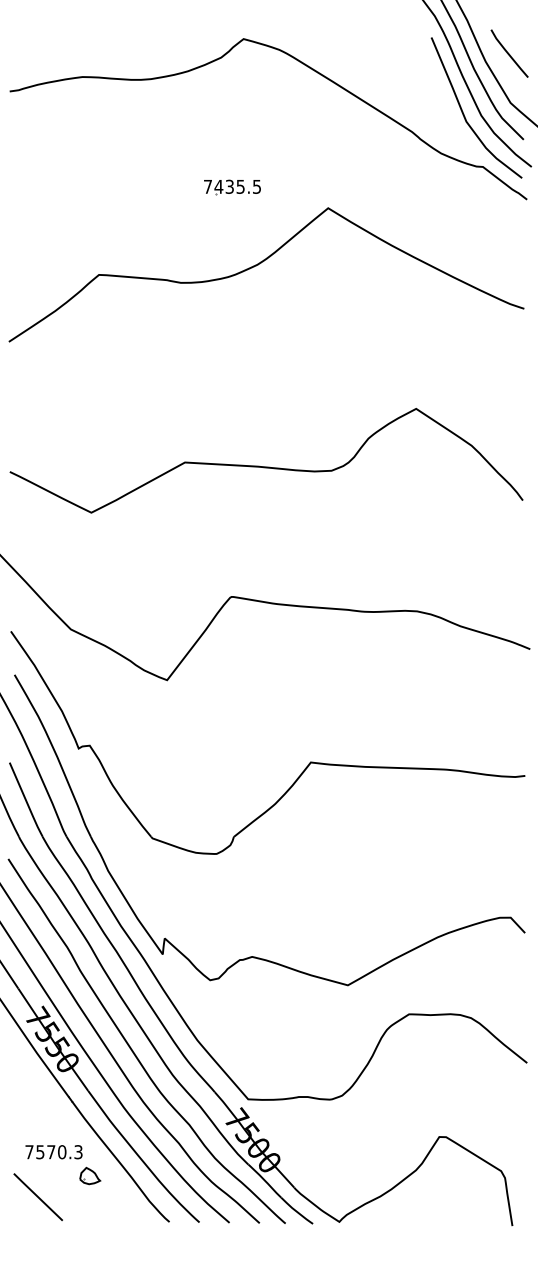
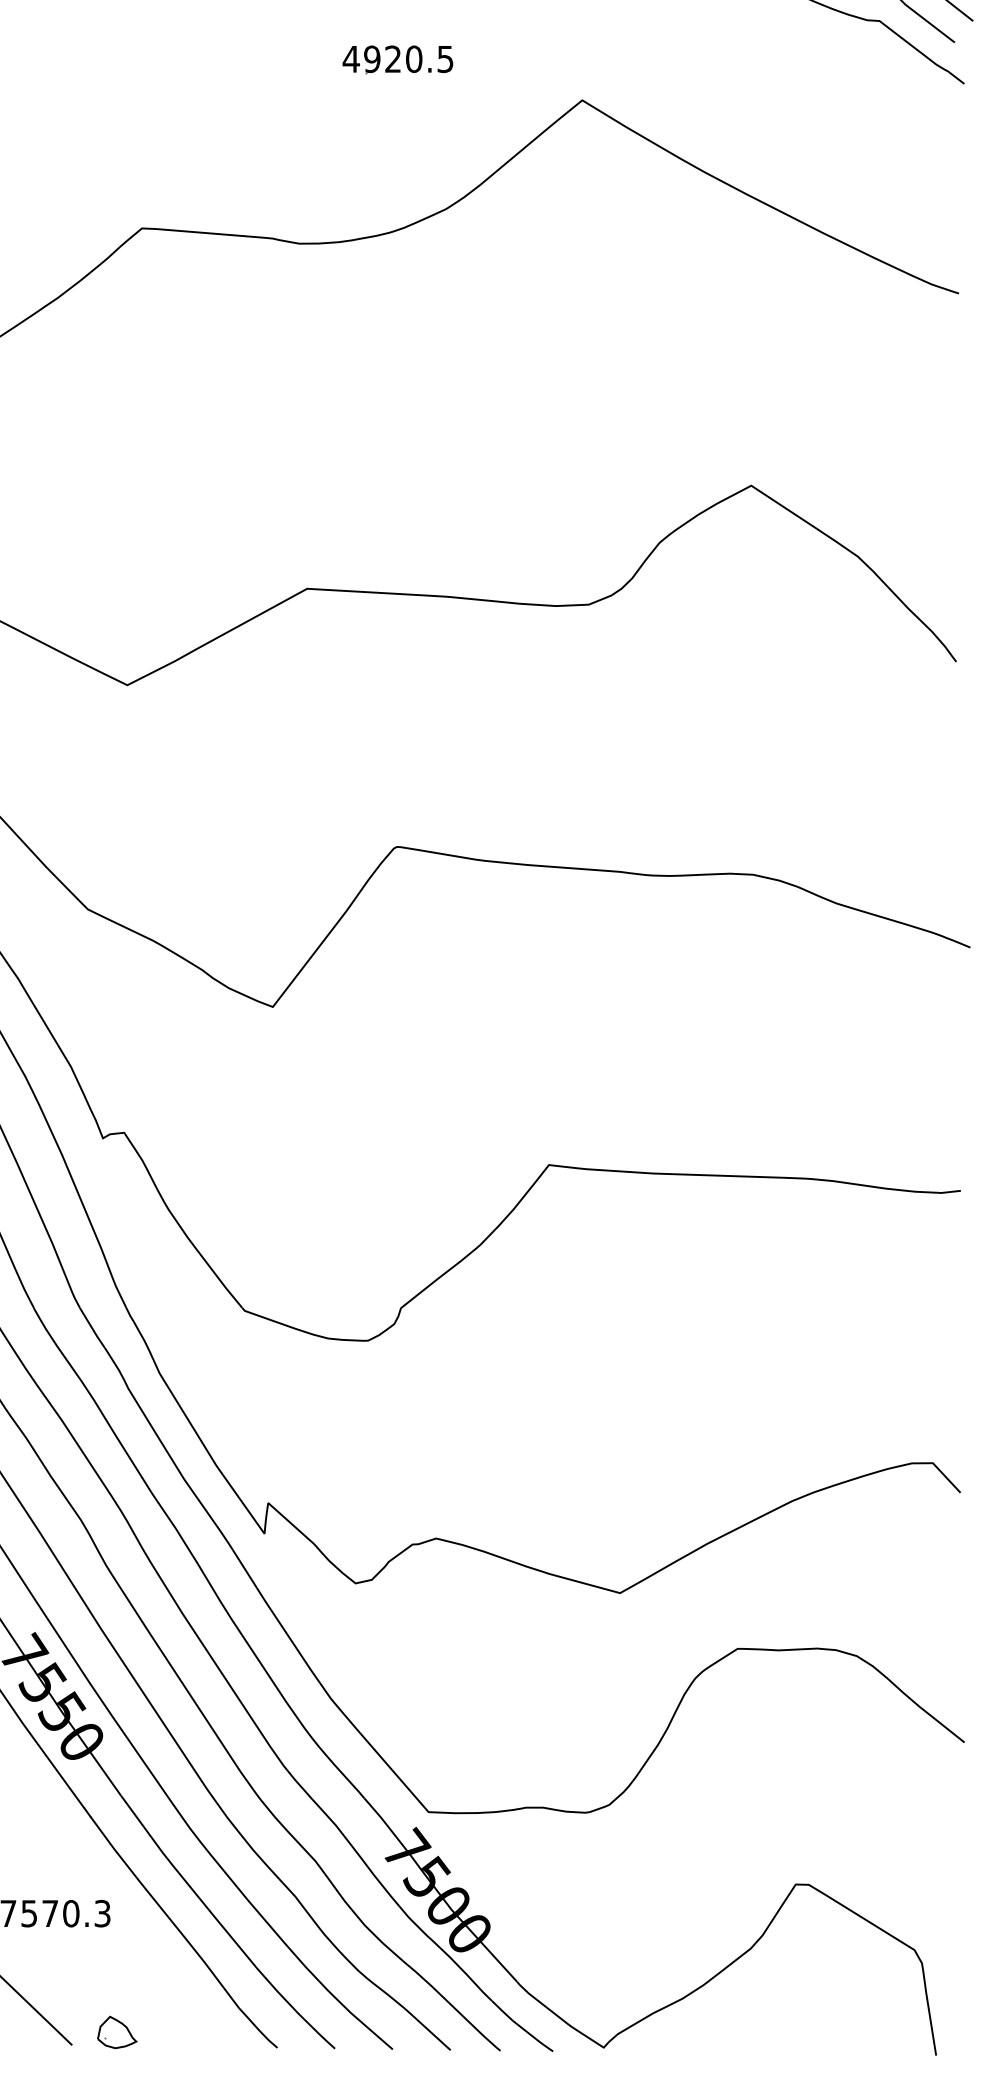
text: (223, 186) -> (381, 58), 7435.5 -> 4920.5
part: (90, 1175) -> (117, 2031), moved

